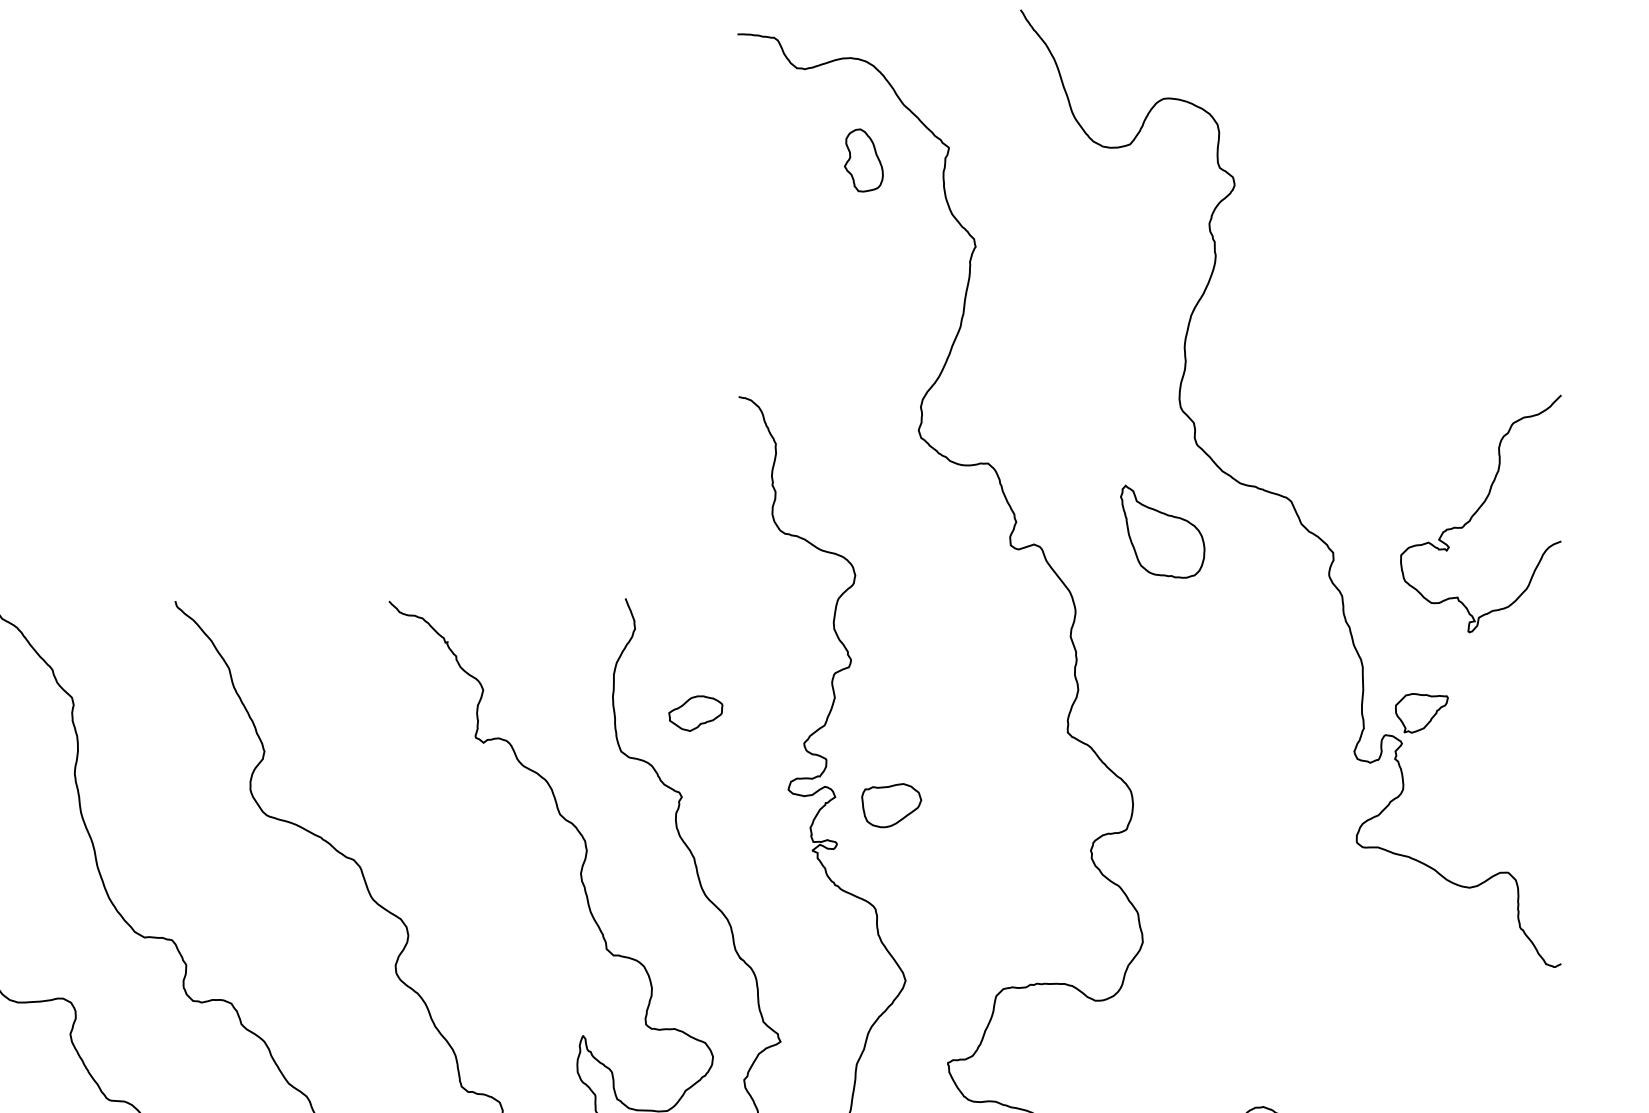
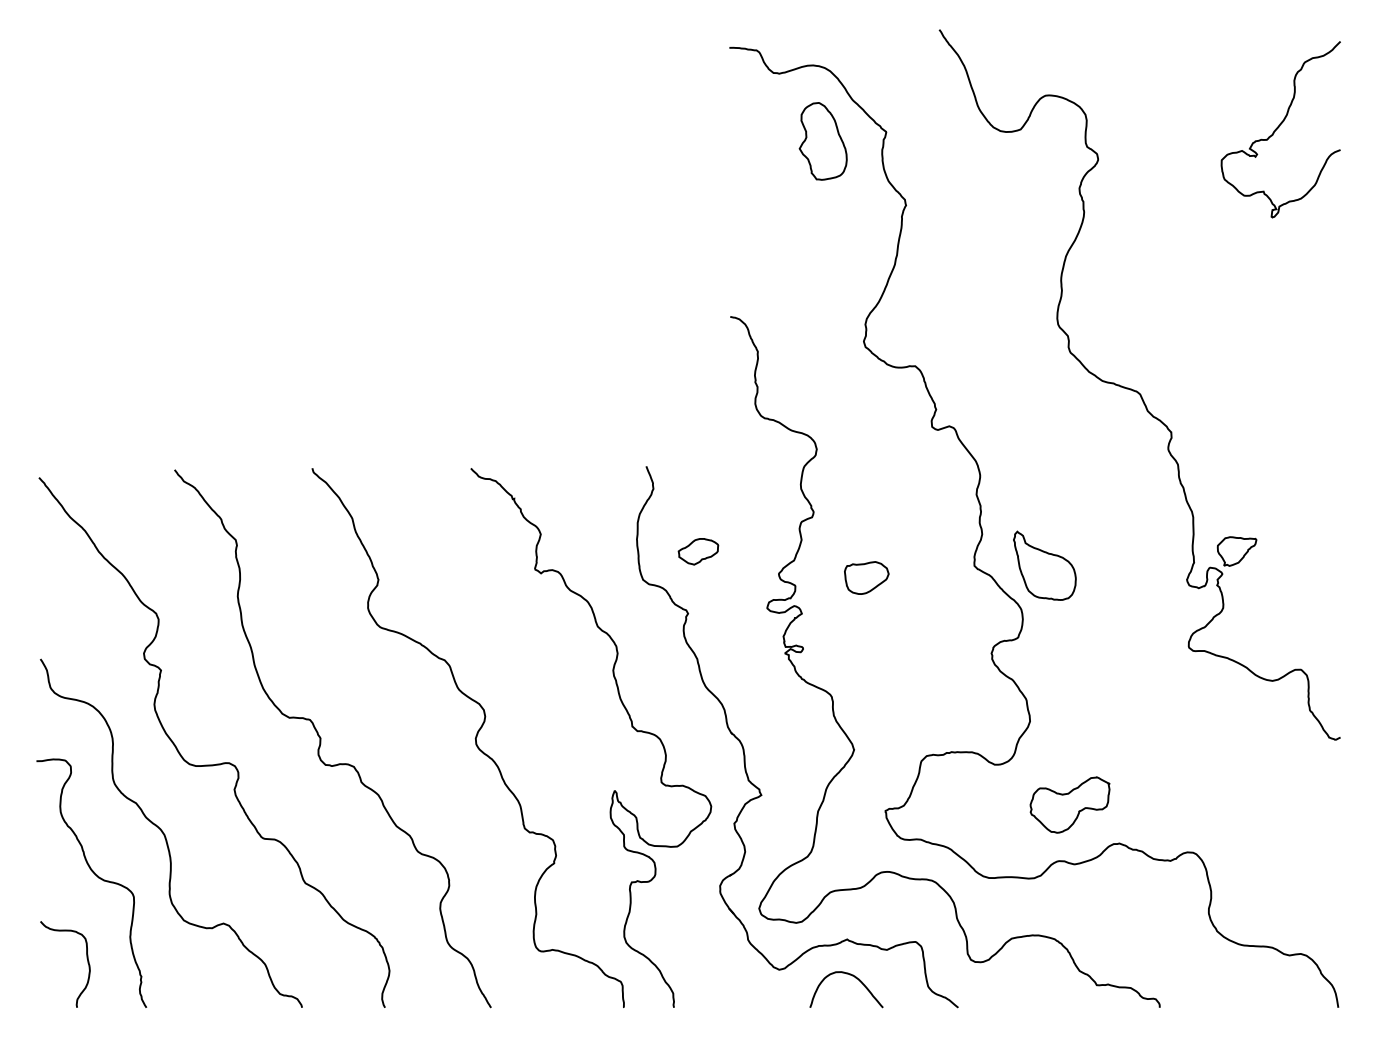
part: (862, 160) -> (822, 141), size x1.67
curve: (1479, 511) -> (1279, 127), moved
part: (1162, 531) -> (1044, 565), moved
part: (891, 804) -> (866, 577), moved
part: (1195, 1054) -> (1069, 804), added

